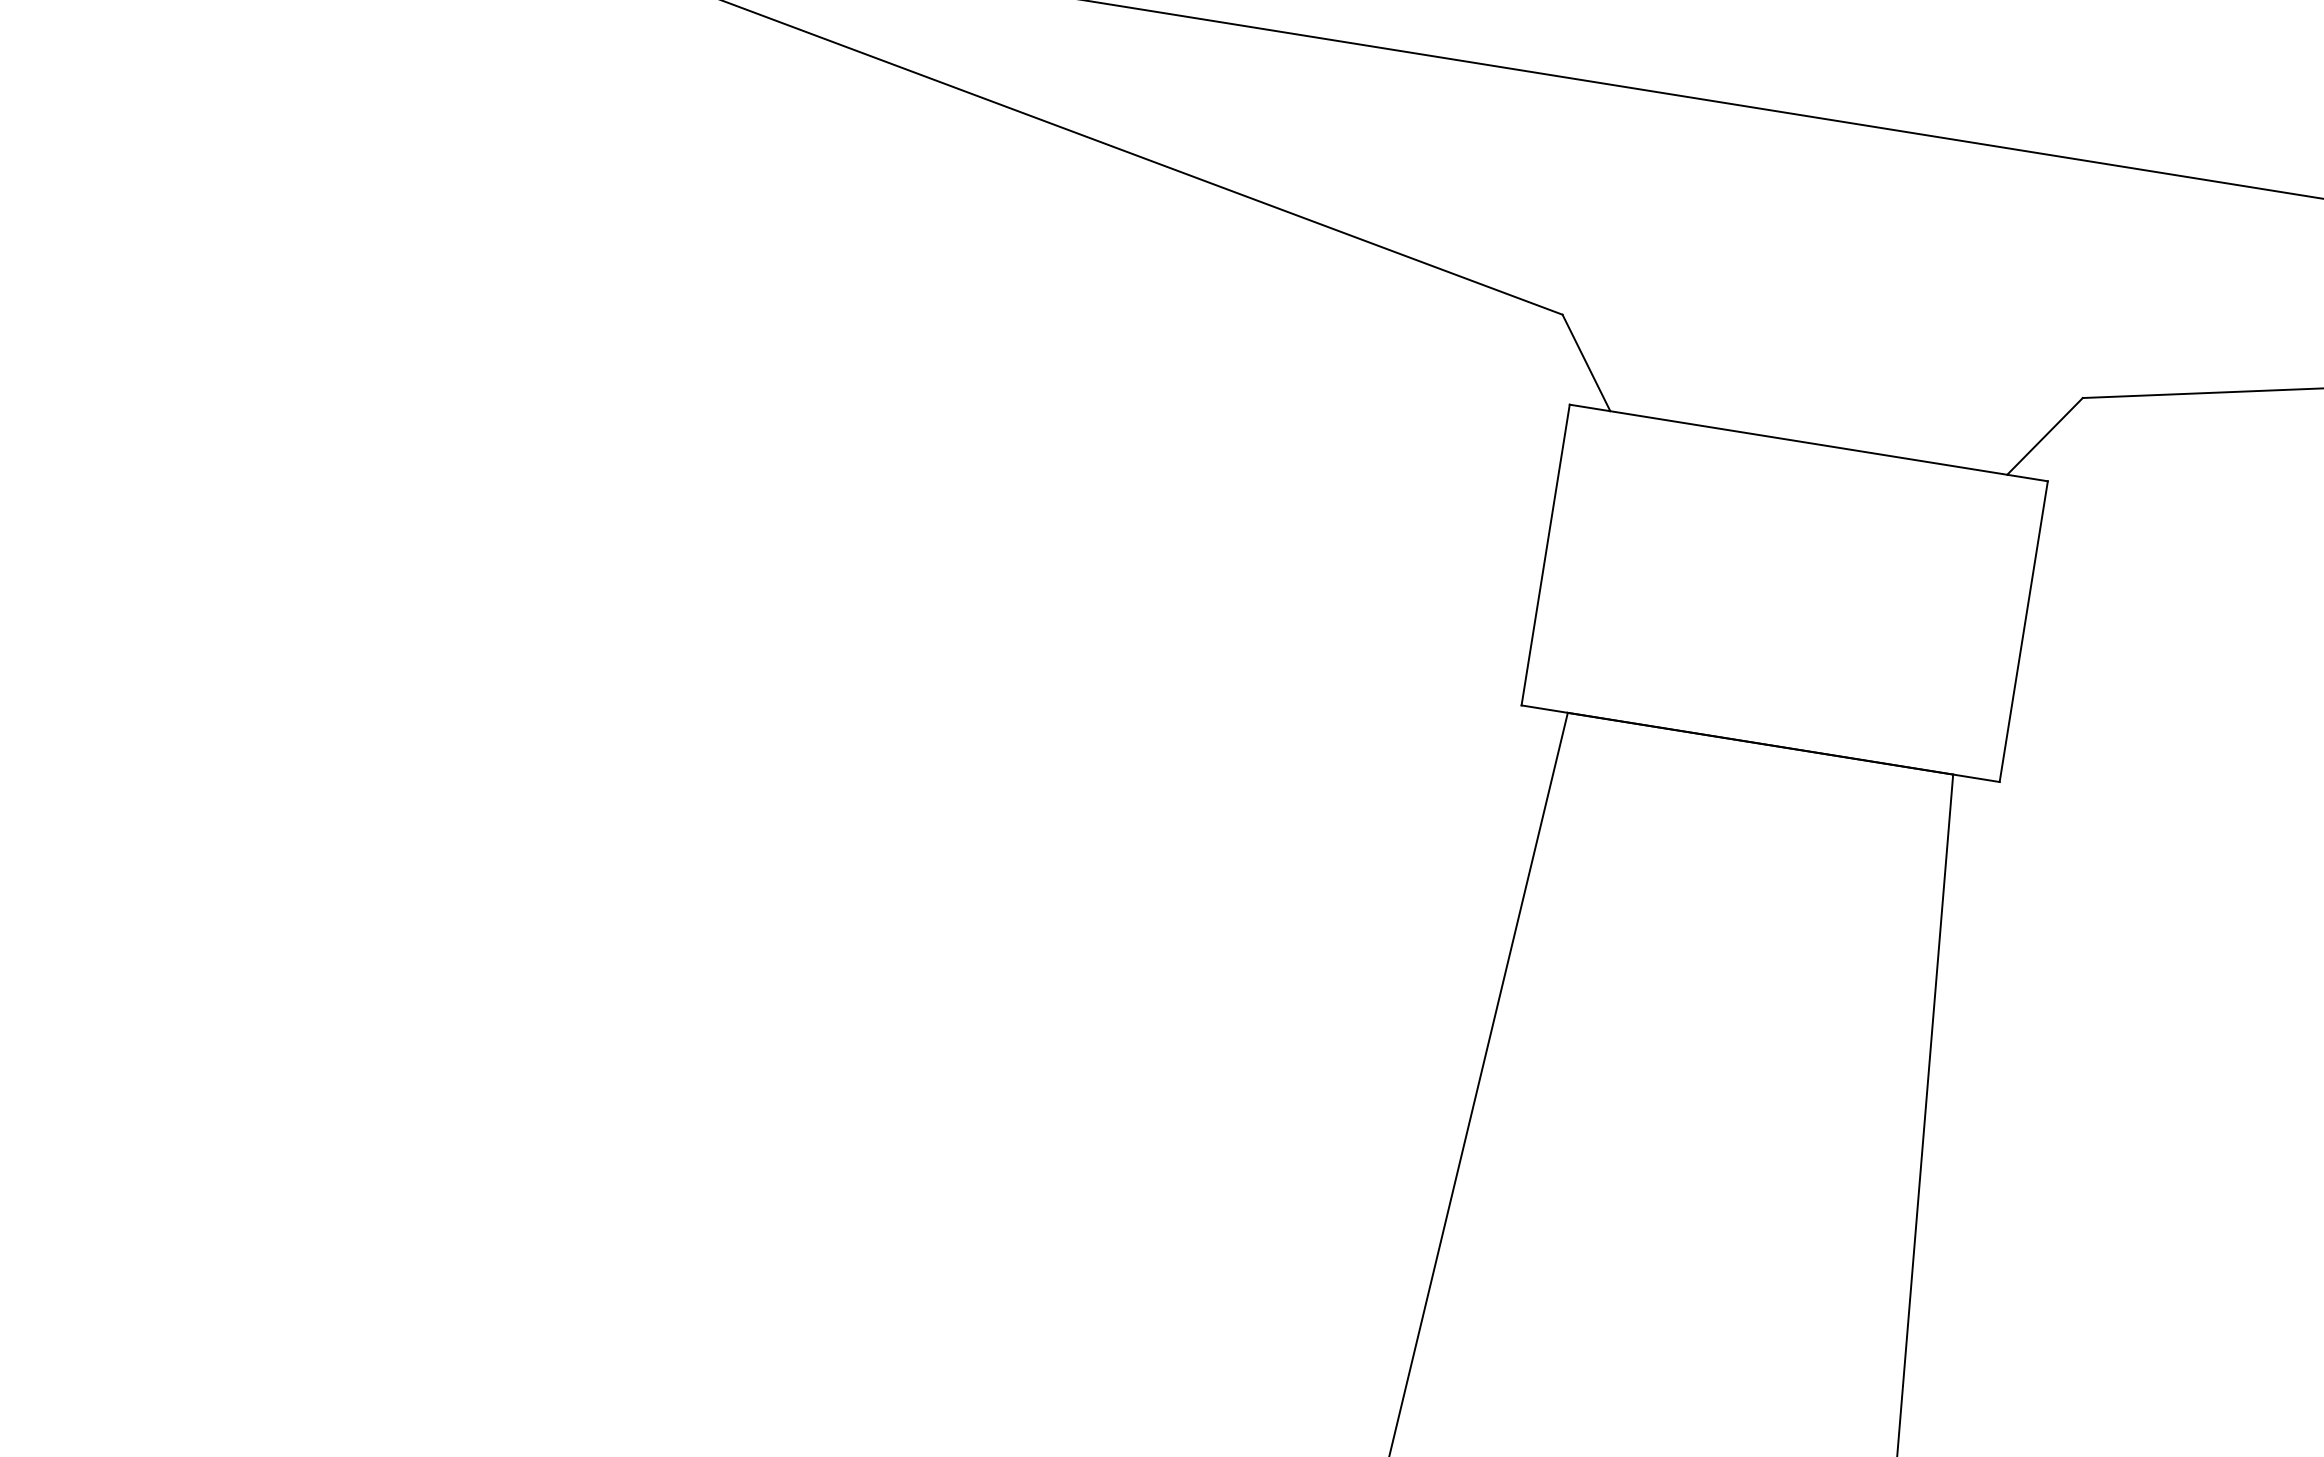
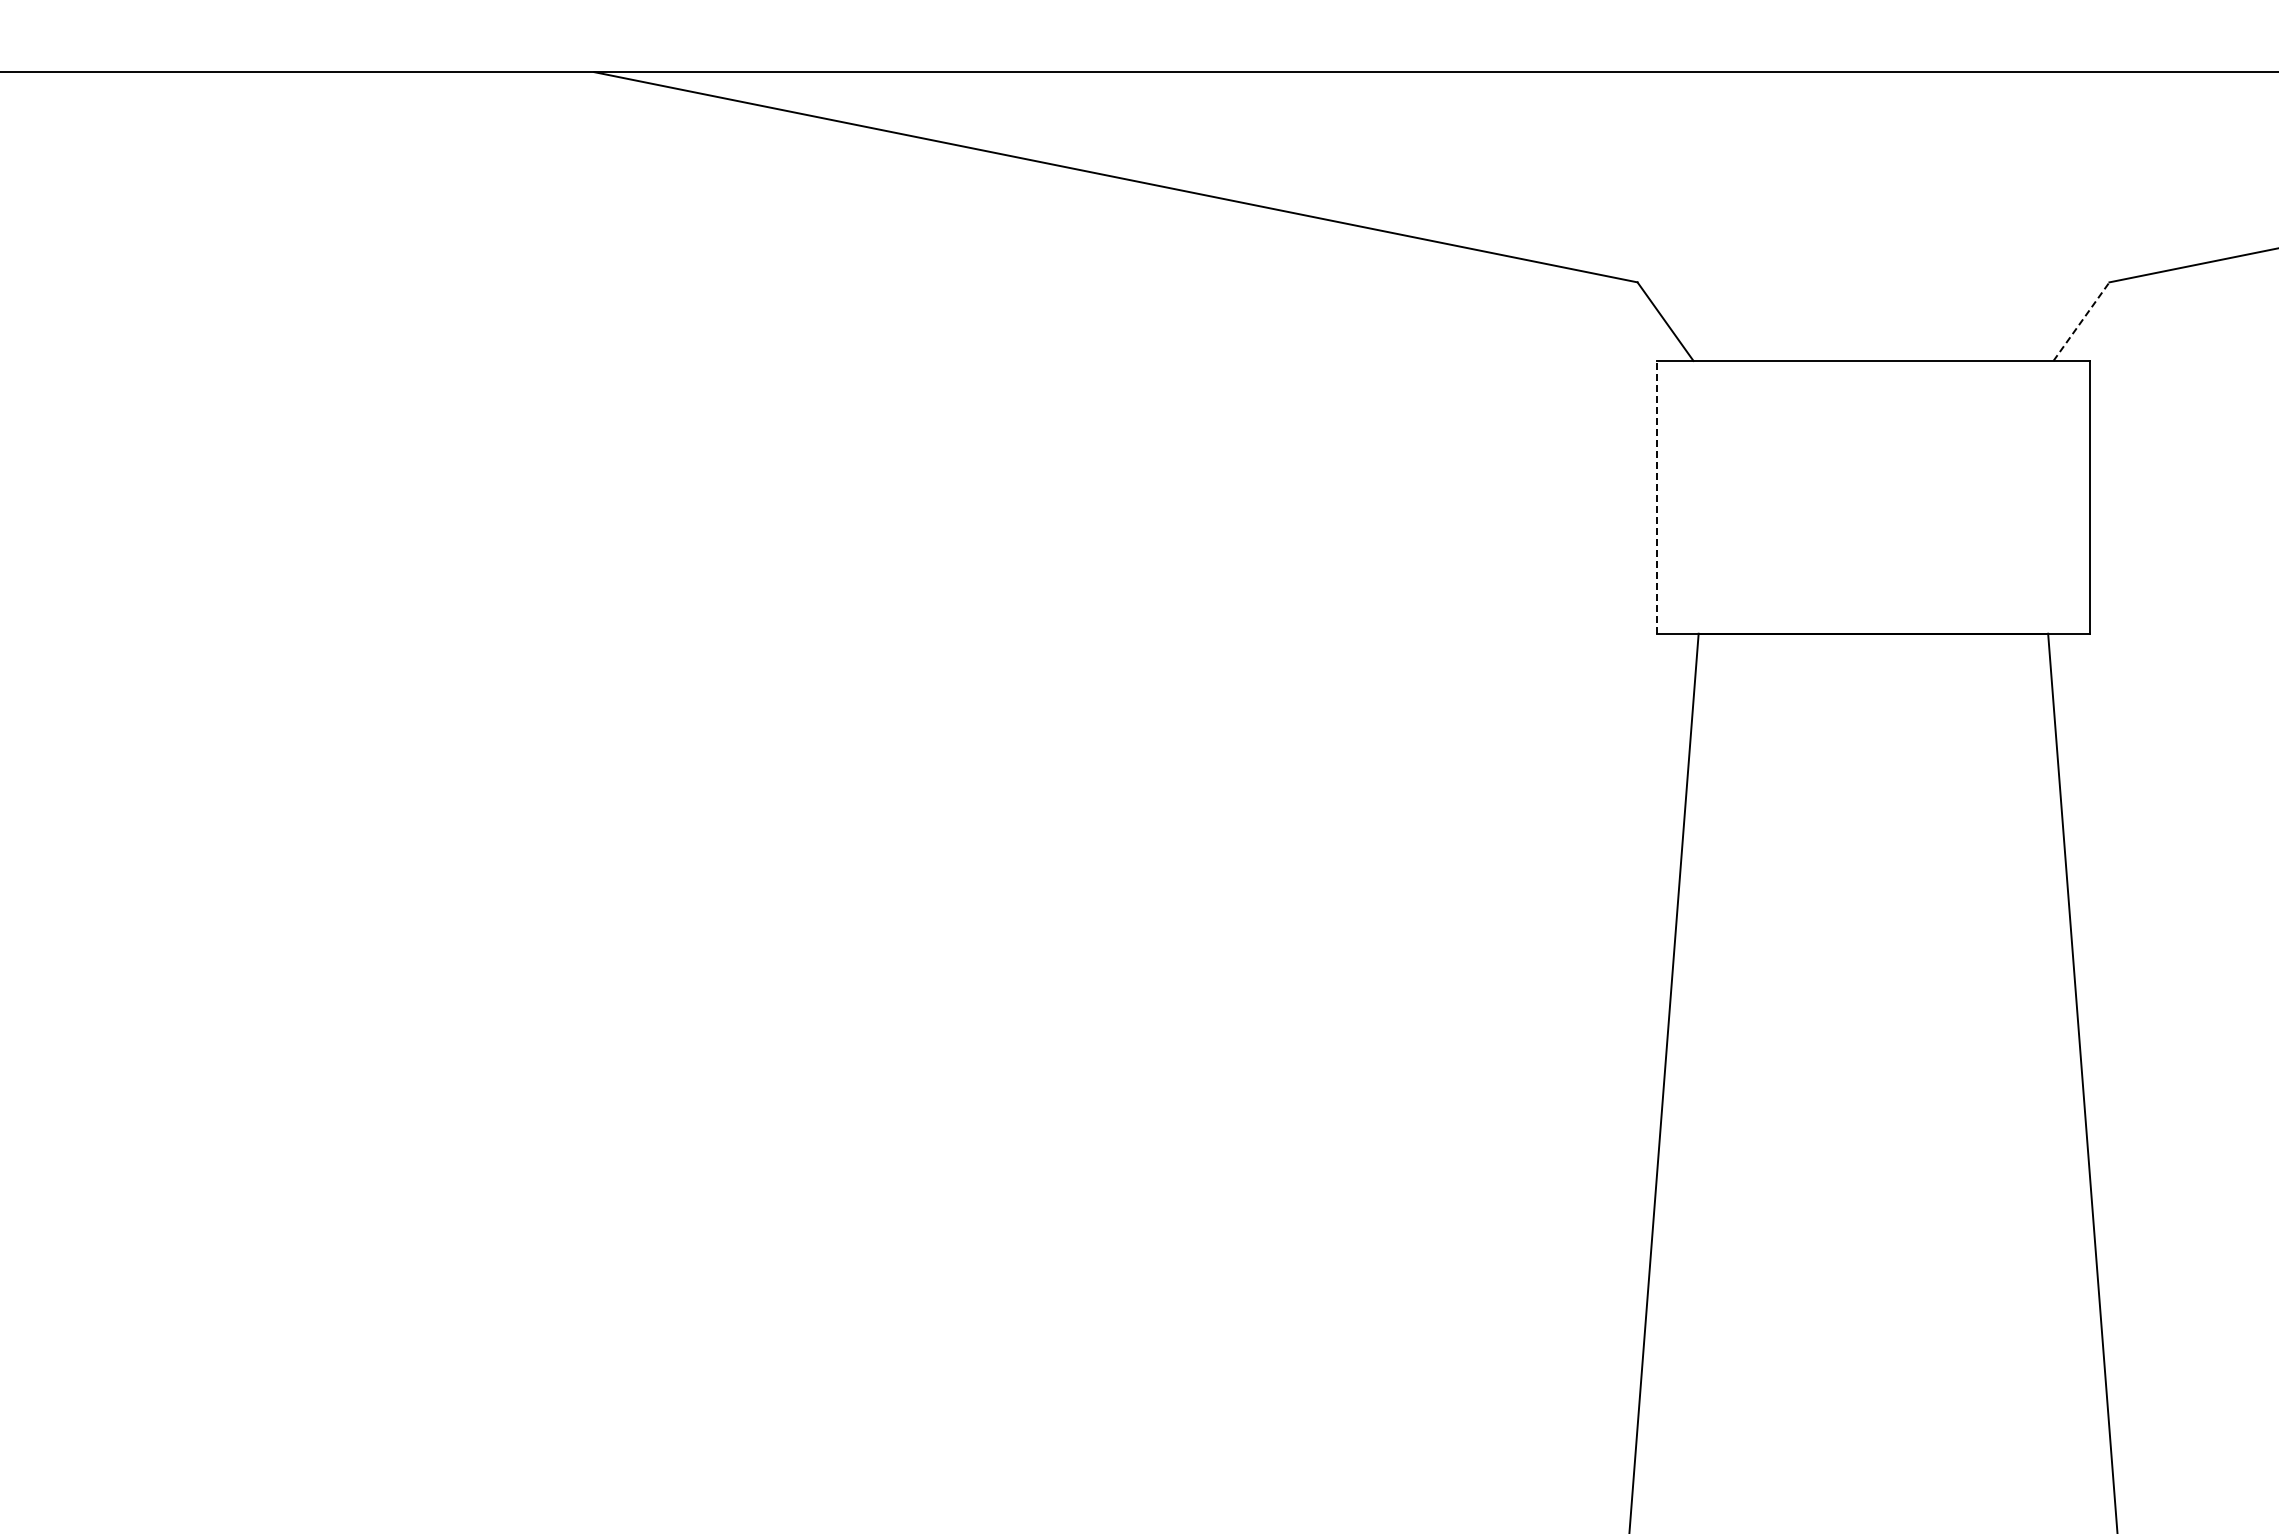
line: (2045, 436) -> (2081, 321), solid -> dashed
line: (1545, 554) -> (1656, 496), solid -> dashed

